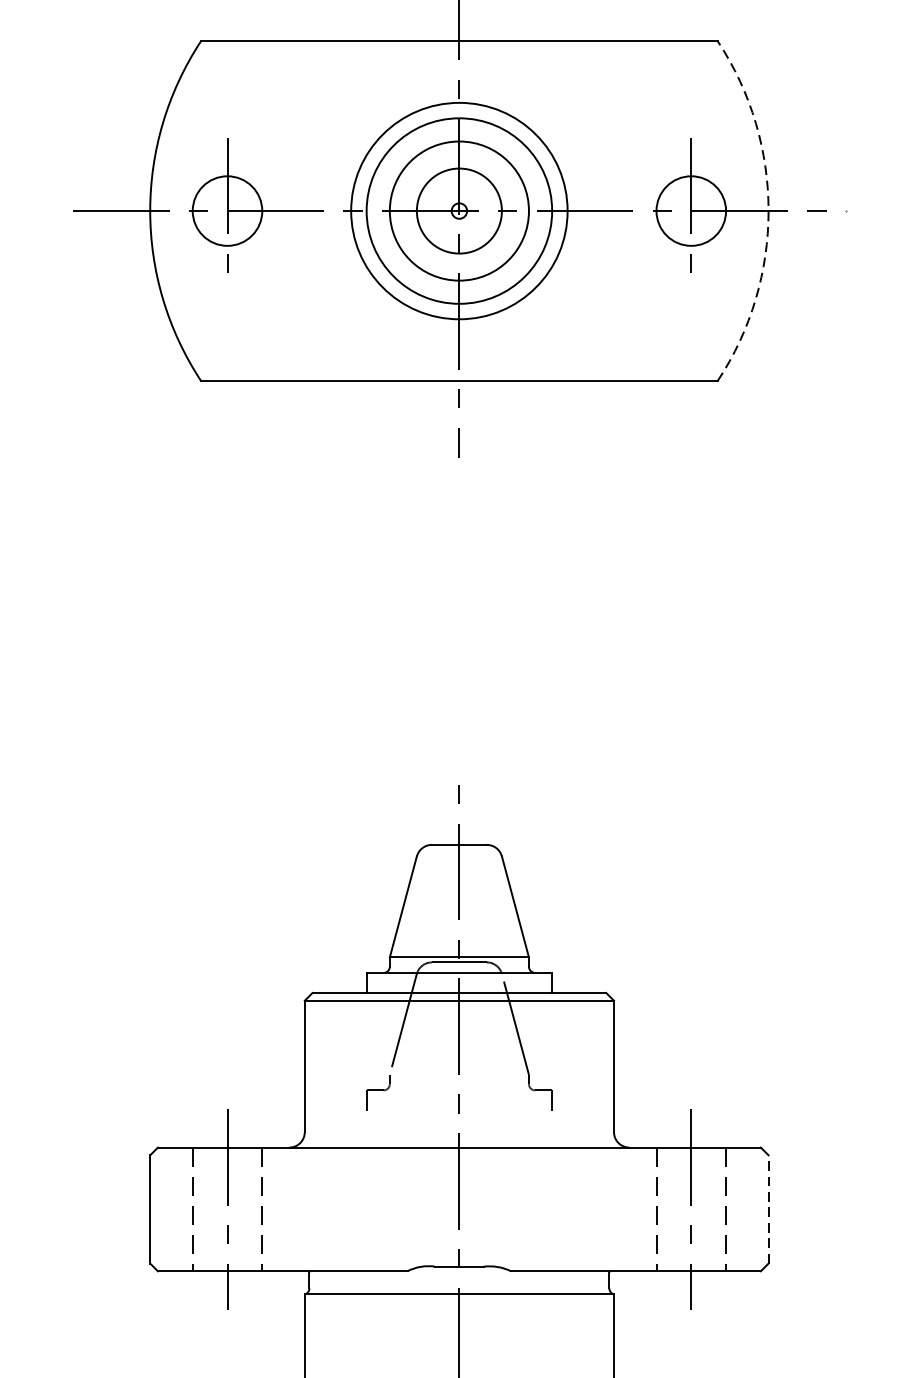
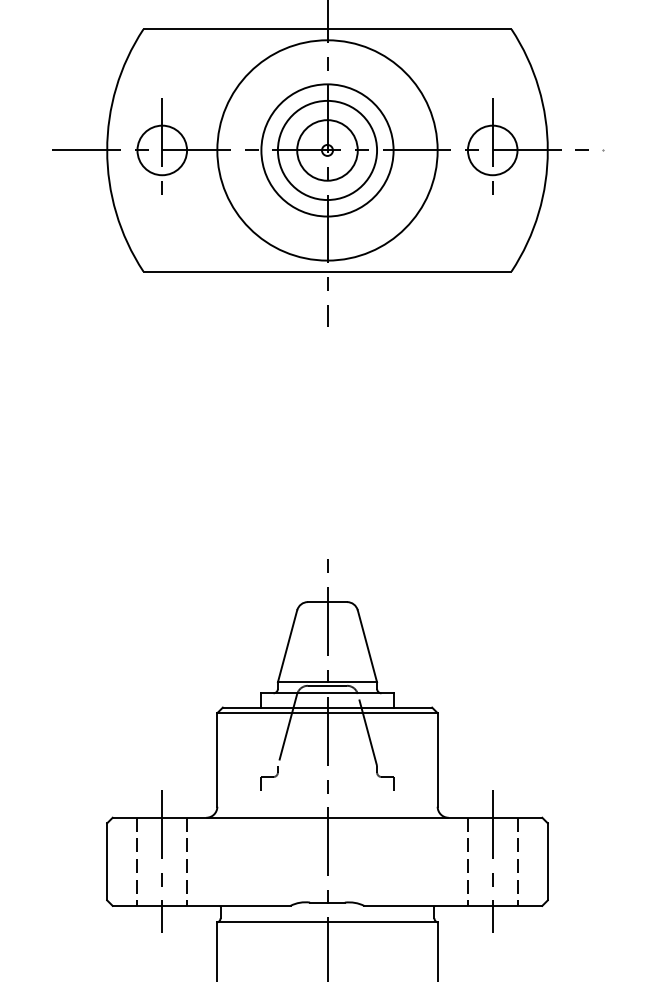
circle: (459, 211) -> (327, 150), size x1.43
arc: (768, 211) -> (547, 150), dashed -> solid
line: (768, 1208) -> (547, 861), dashed -> solid

